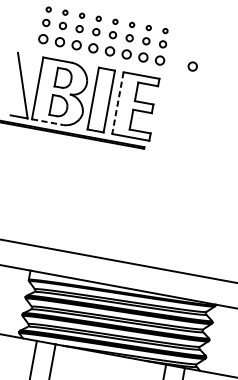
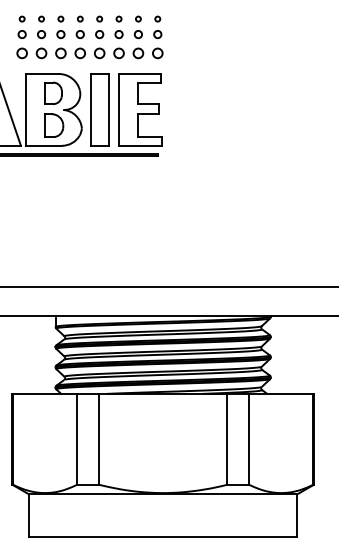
circle: (192, 66) -> (195, 53), removed
line: (118, 102) -> (119, 109), dashed -> solid
line: (47, 121) -> (44, 145), dashed -> solid

